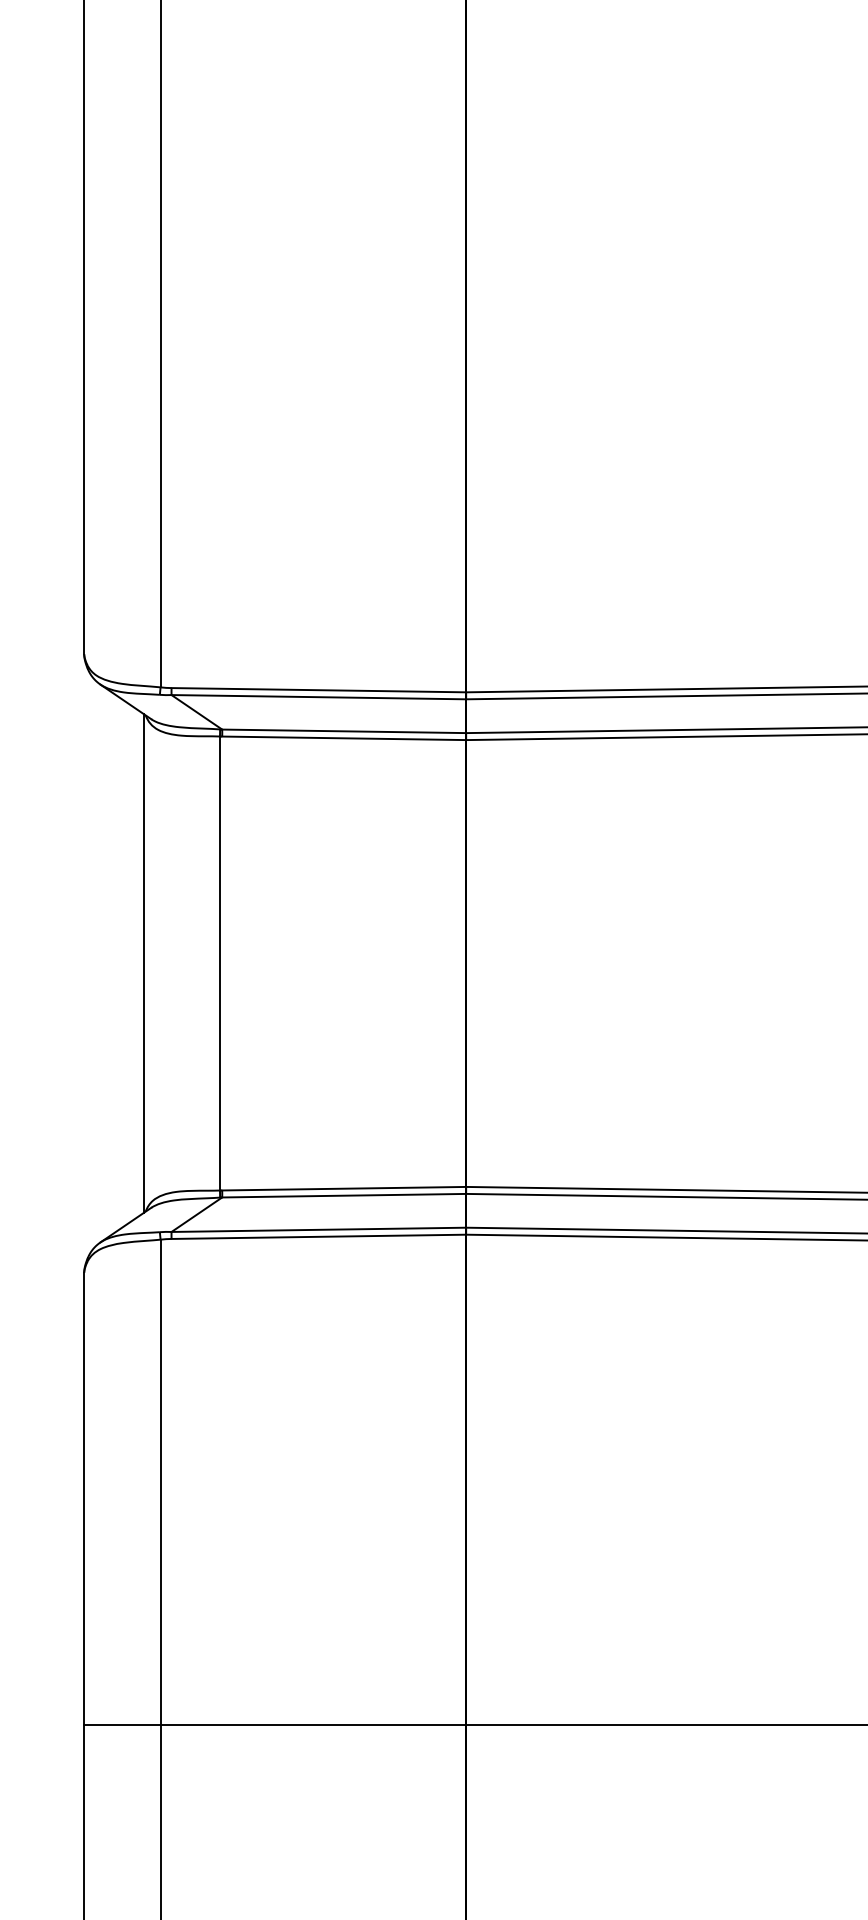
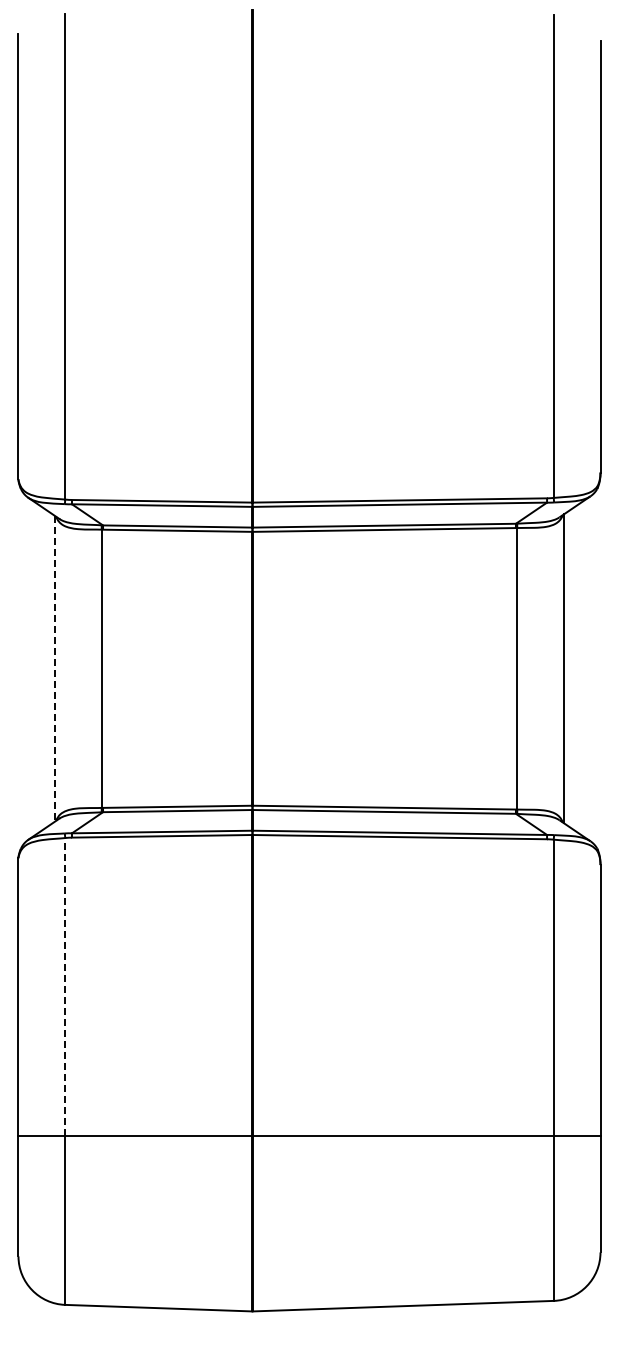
line: (142, 963) -> (54, 668), solid -> dashed
line: (160, 1481) -> (65, 986), solid -> dashed

